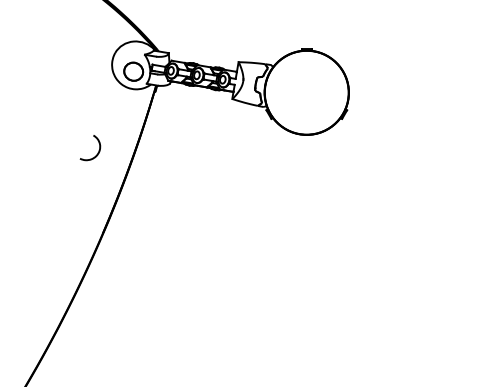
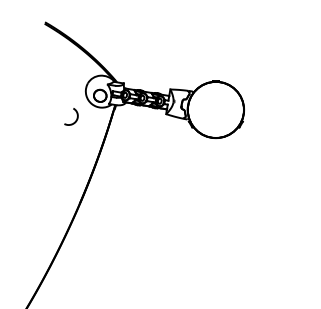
curve: (98, 148) -> (76, 117), moved

